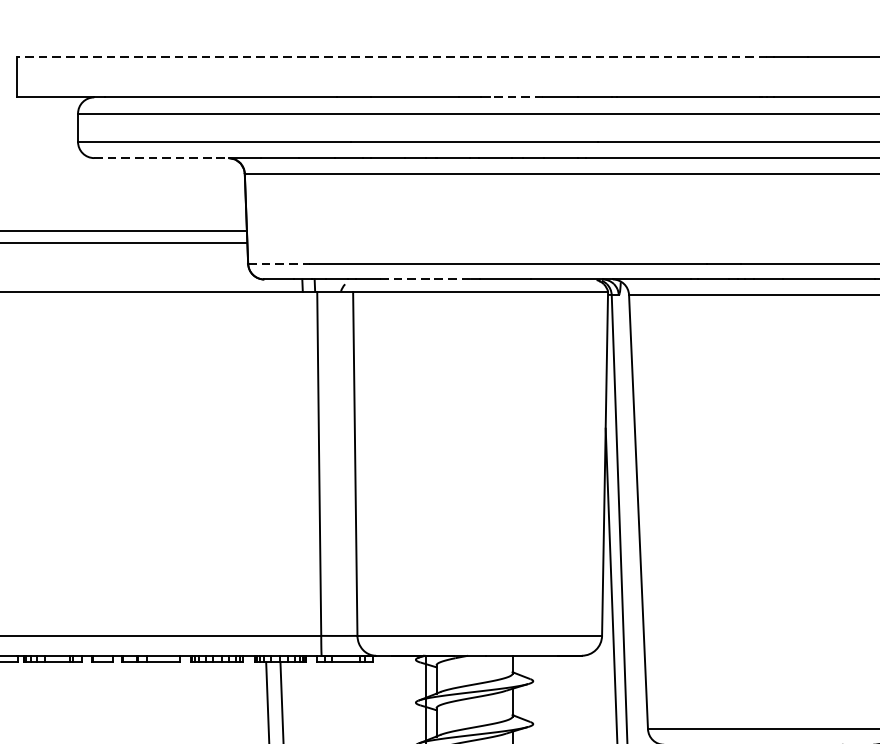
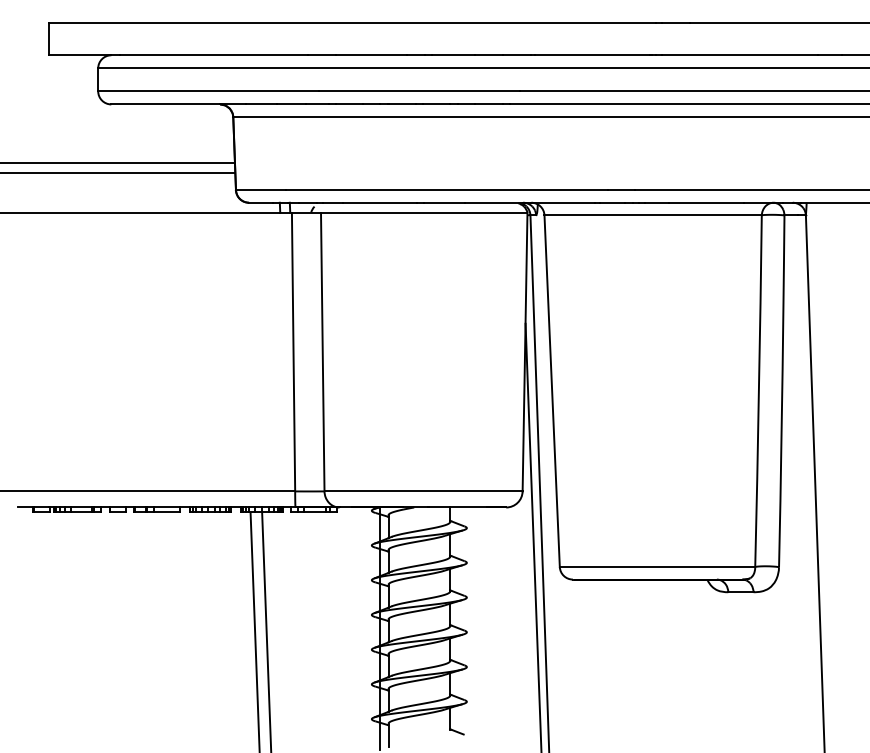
line: (392, 56) -> (352, 22), dashed -> solid
line: (516, 97) -> (453, 55), dashed -> solid
line: (162, 158) -> (166, 104), dashed -> solid
line: (279, 264) -> (261, 190), dashed -> solid
line: (425, 279) -> (379, 202), dashed -> solid

